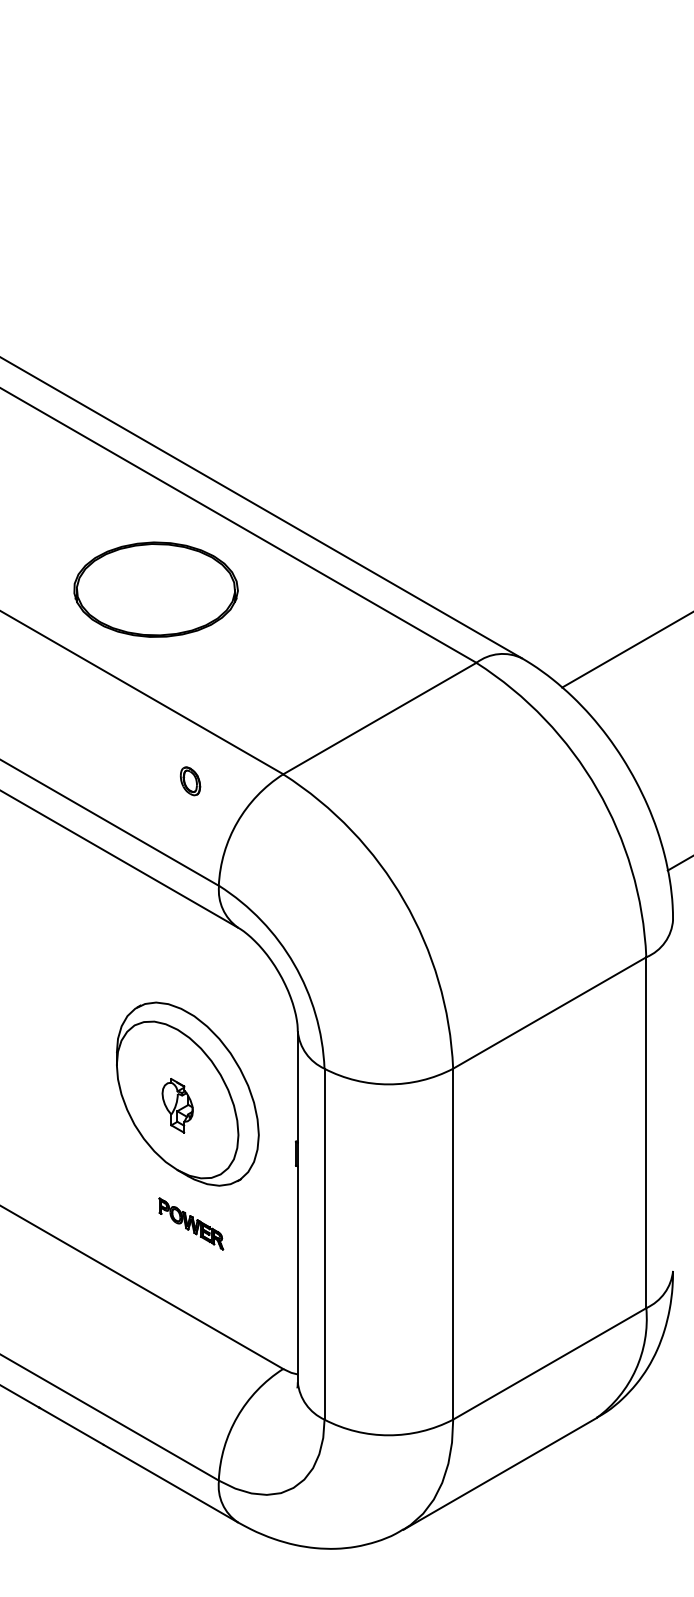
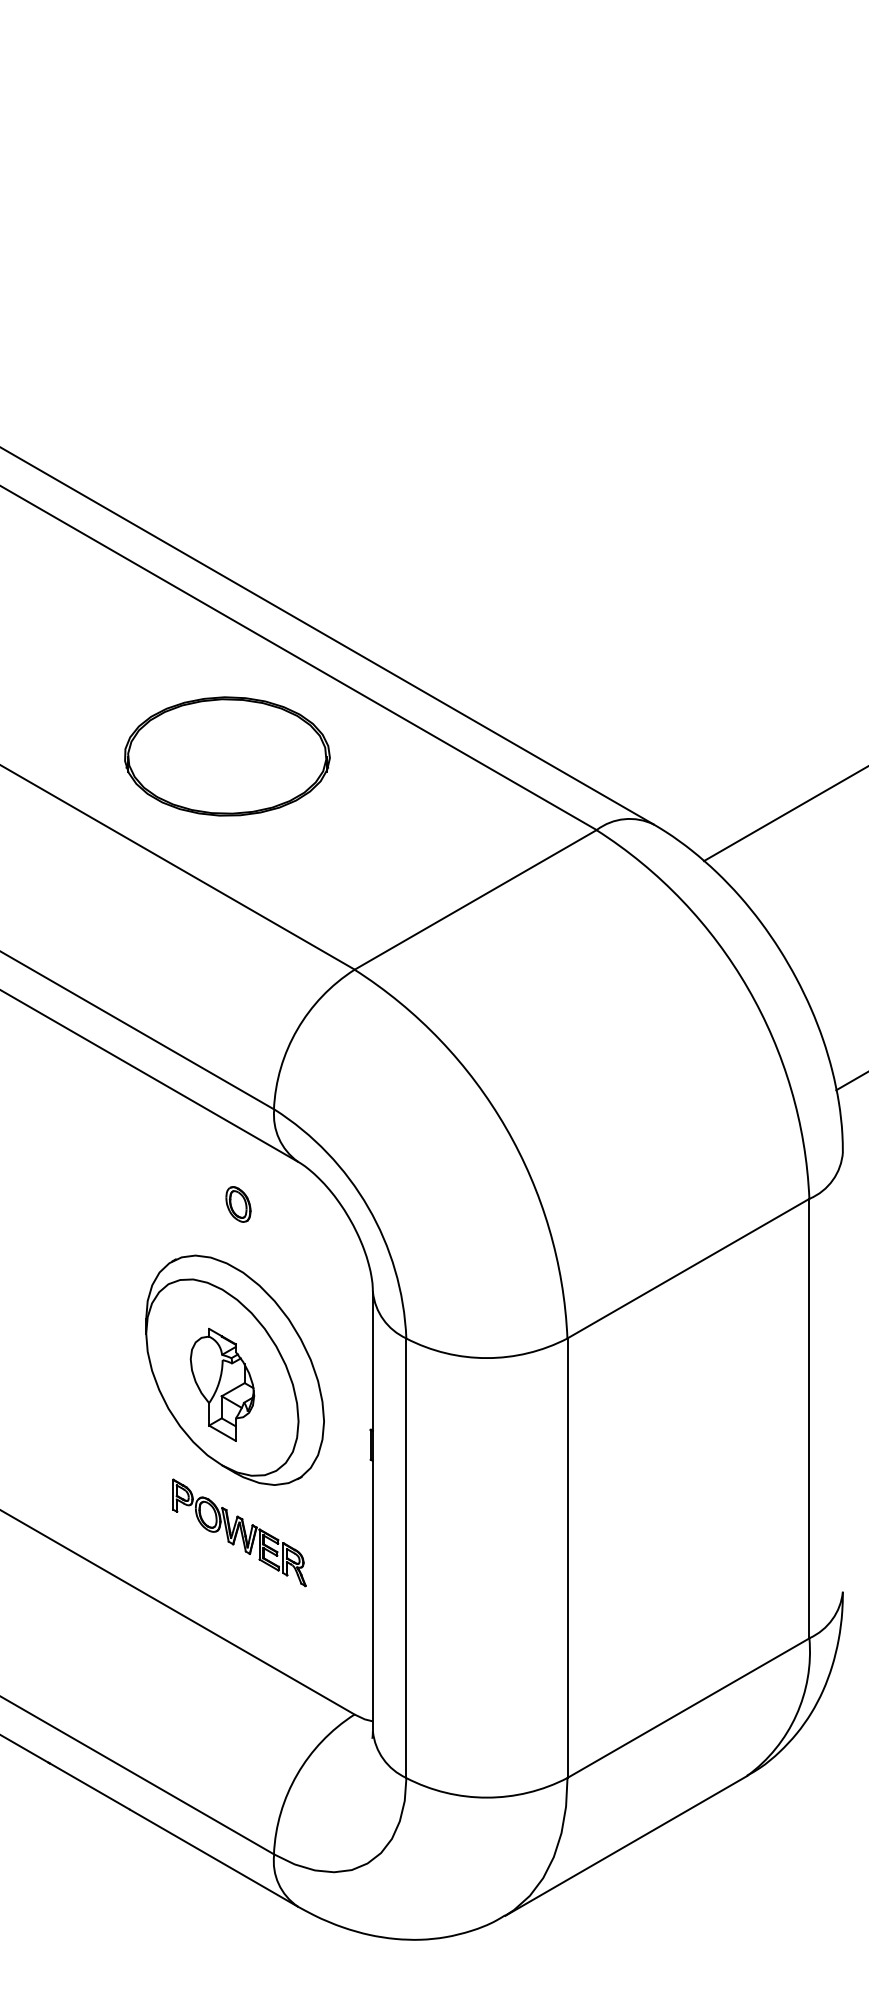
part: (156, 589) -> (227, 756), moved
part: (190, 781) -> (238, 1204), moved
part: (177, 1105) -> (222, 1384), size x1.67
part: (191, 1223) -> (239, 1532), size x1.67

